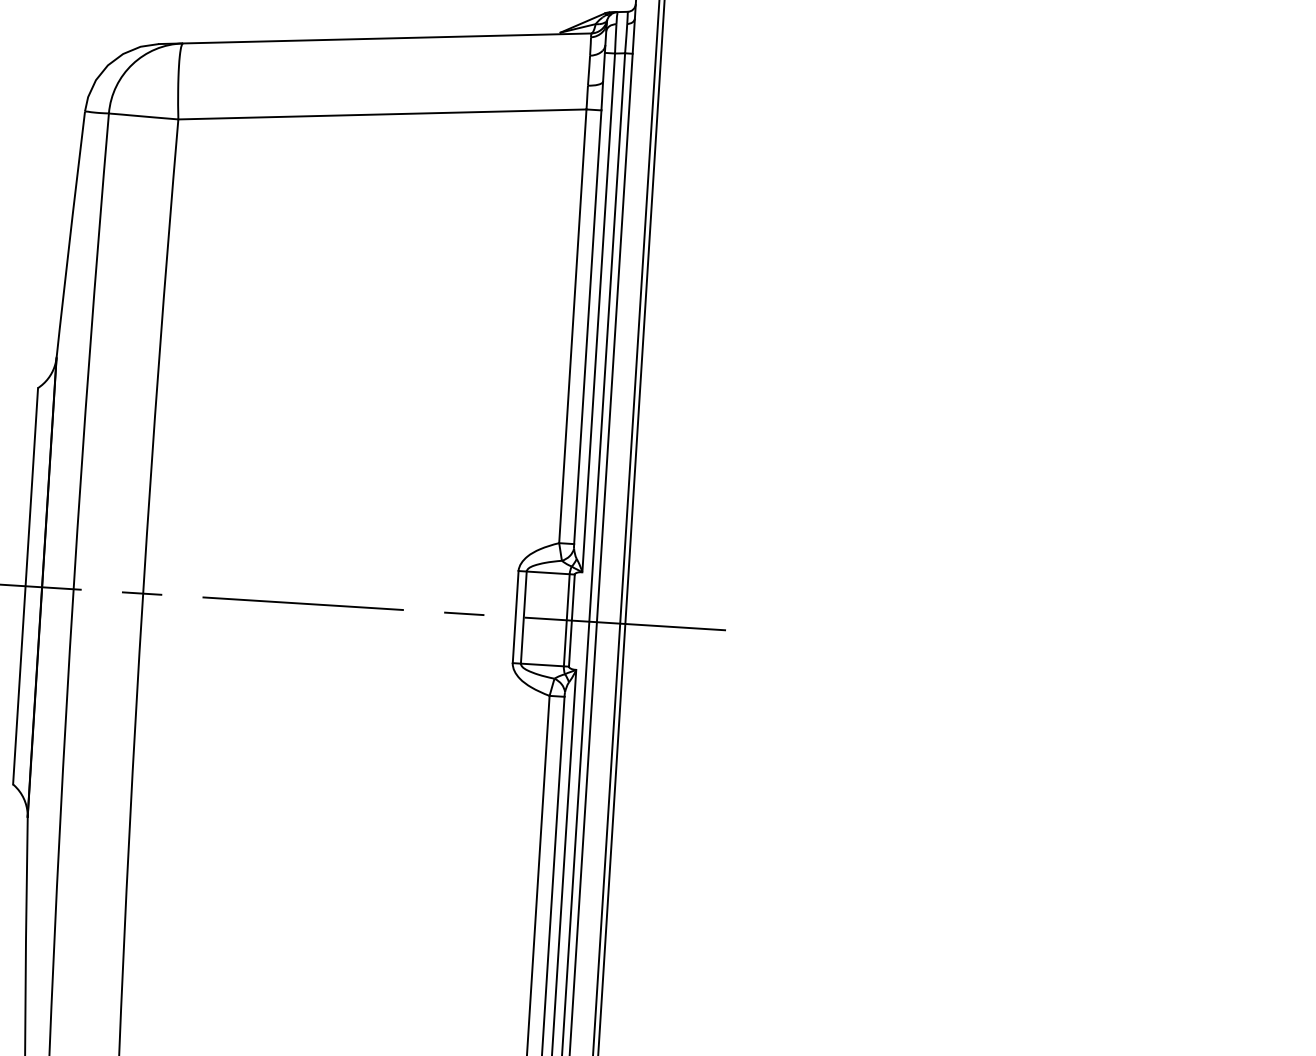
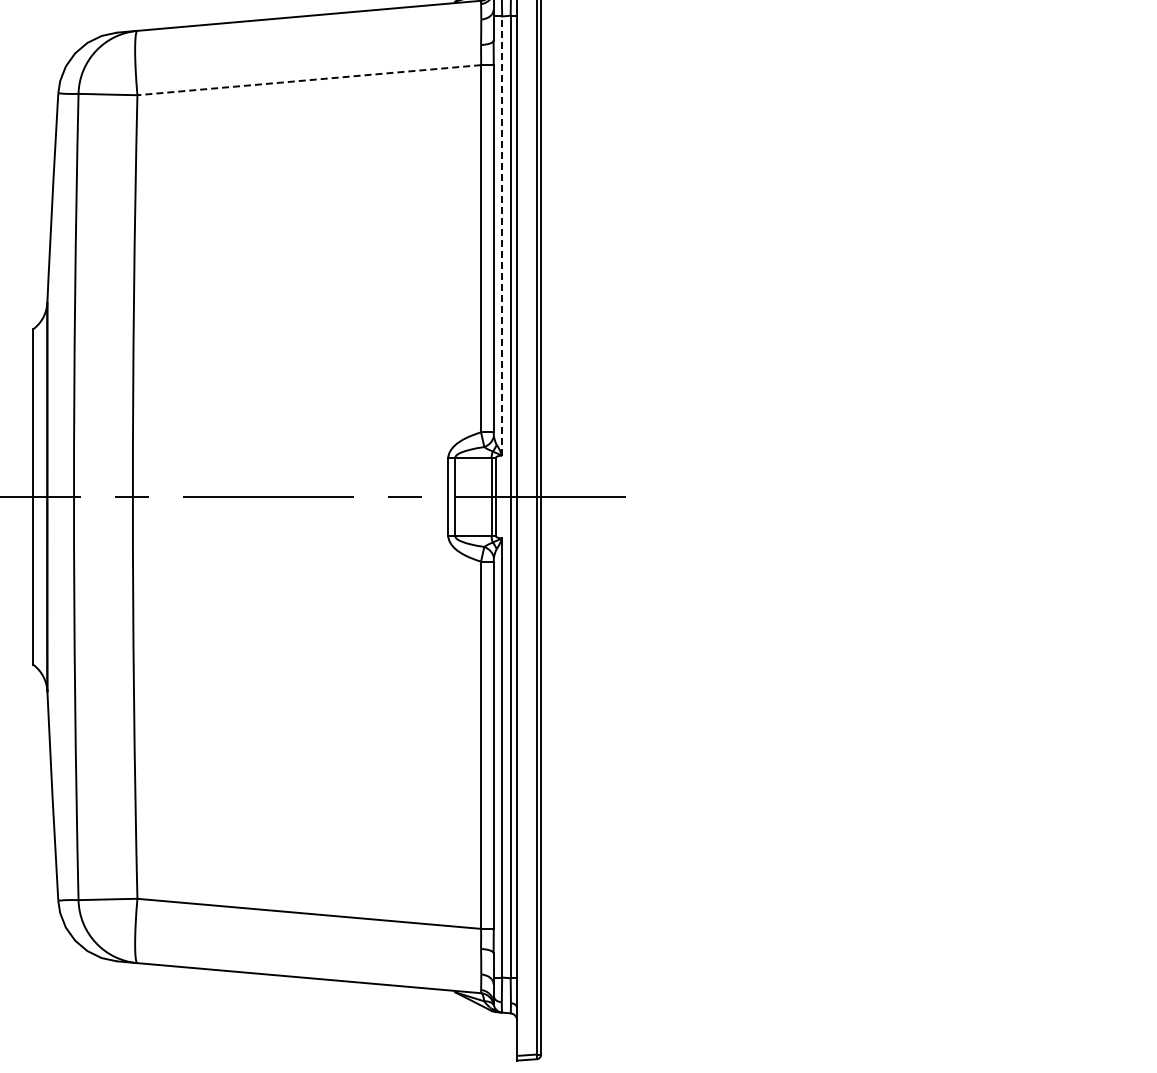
line: (381, 114) -> (308, 80), solid -> dashed
line: (599, 313) -> (502, 236), solid -> dashed

